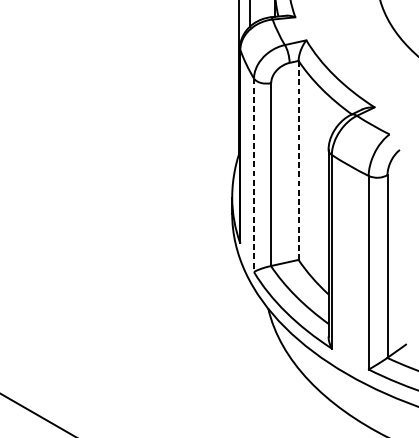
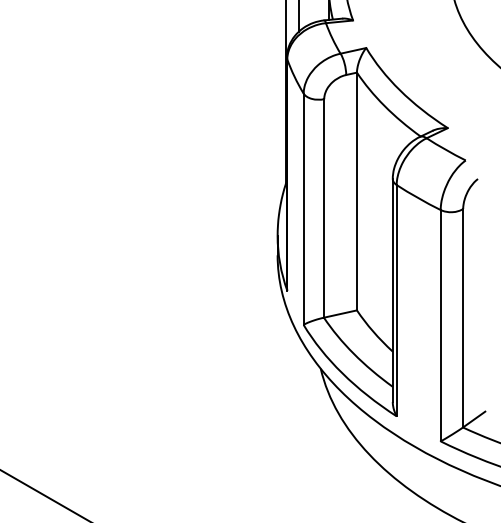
line: (298, 160) -> (356, 191), dashed -> solid
line: (253, 175) -> (303, 209), dashed -> solid

